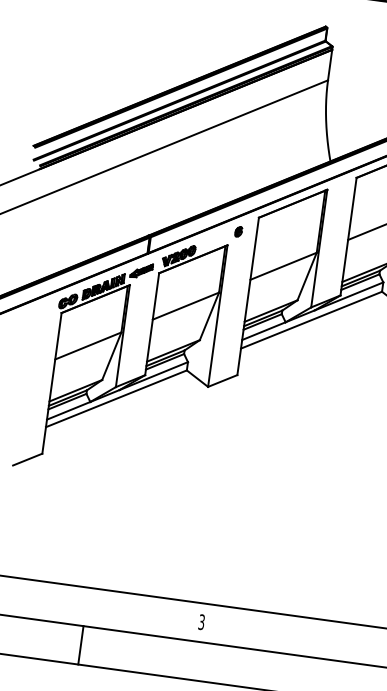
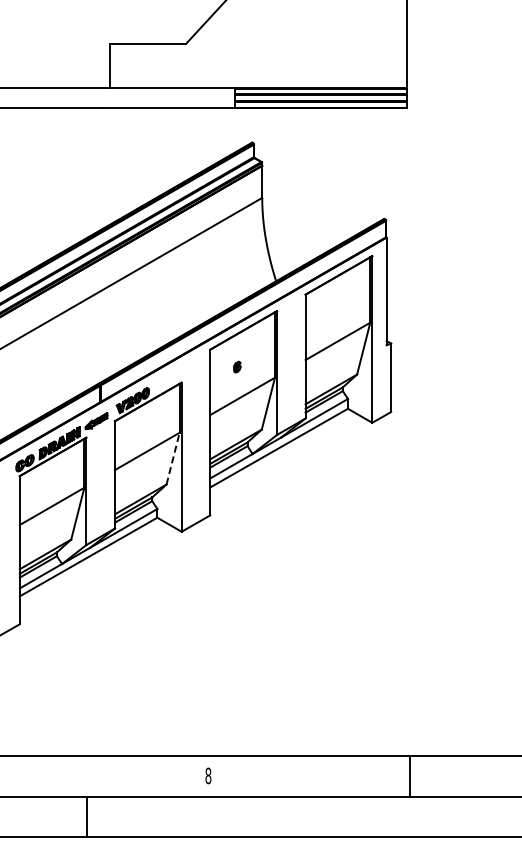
part: (238, 231) -> (237, 366), moved
line: (209, 316) -> (173, 458), solid -> dashed
text: (201, 621) -> (208, 775), 3 -> 8

